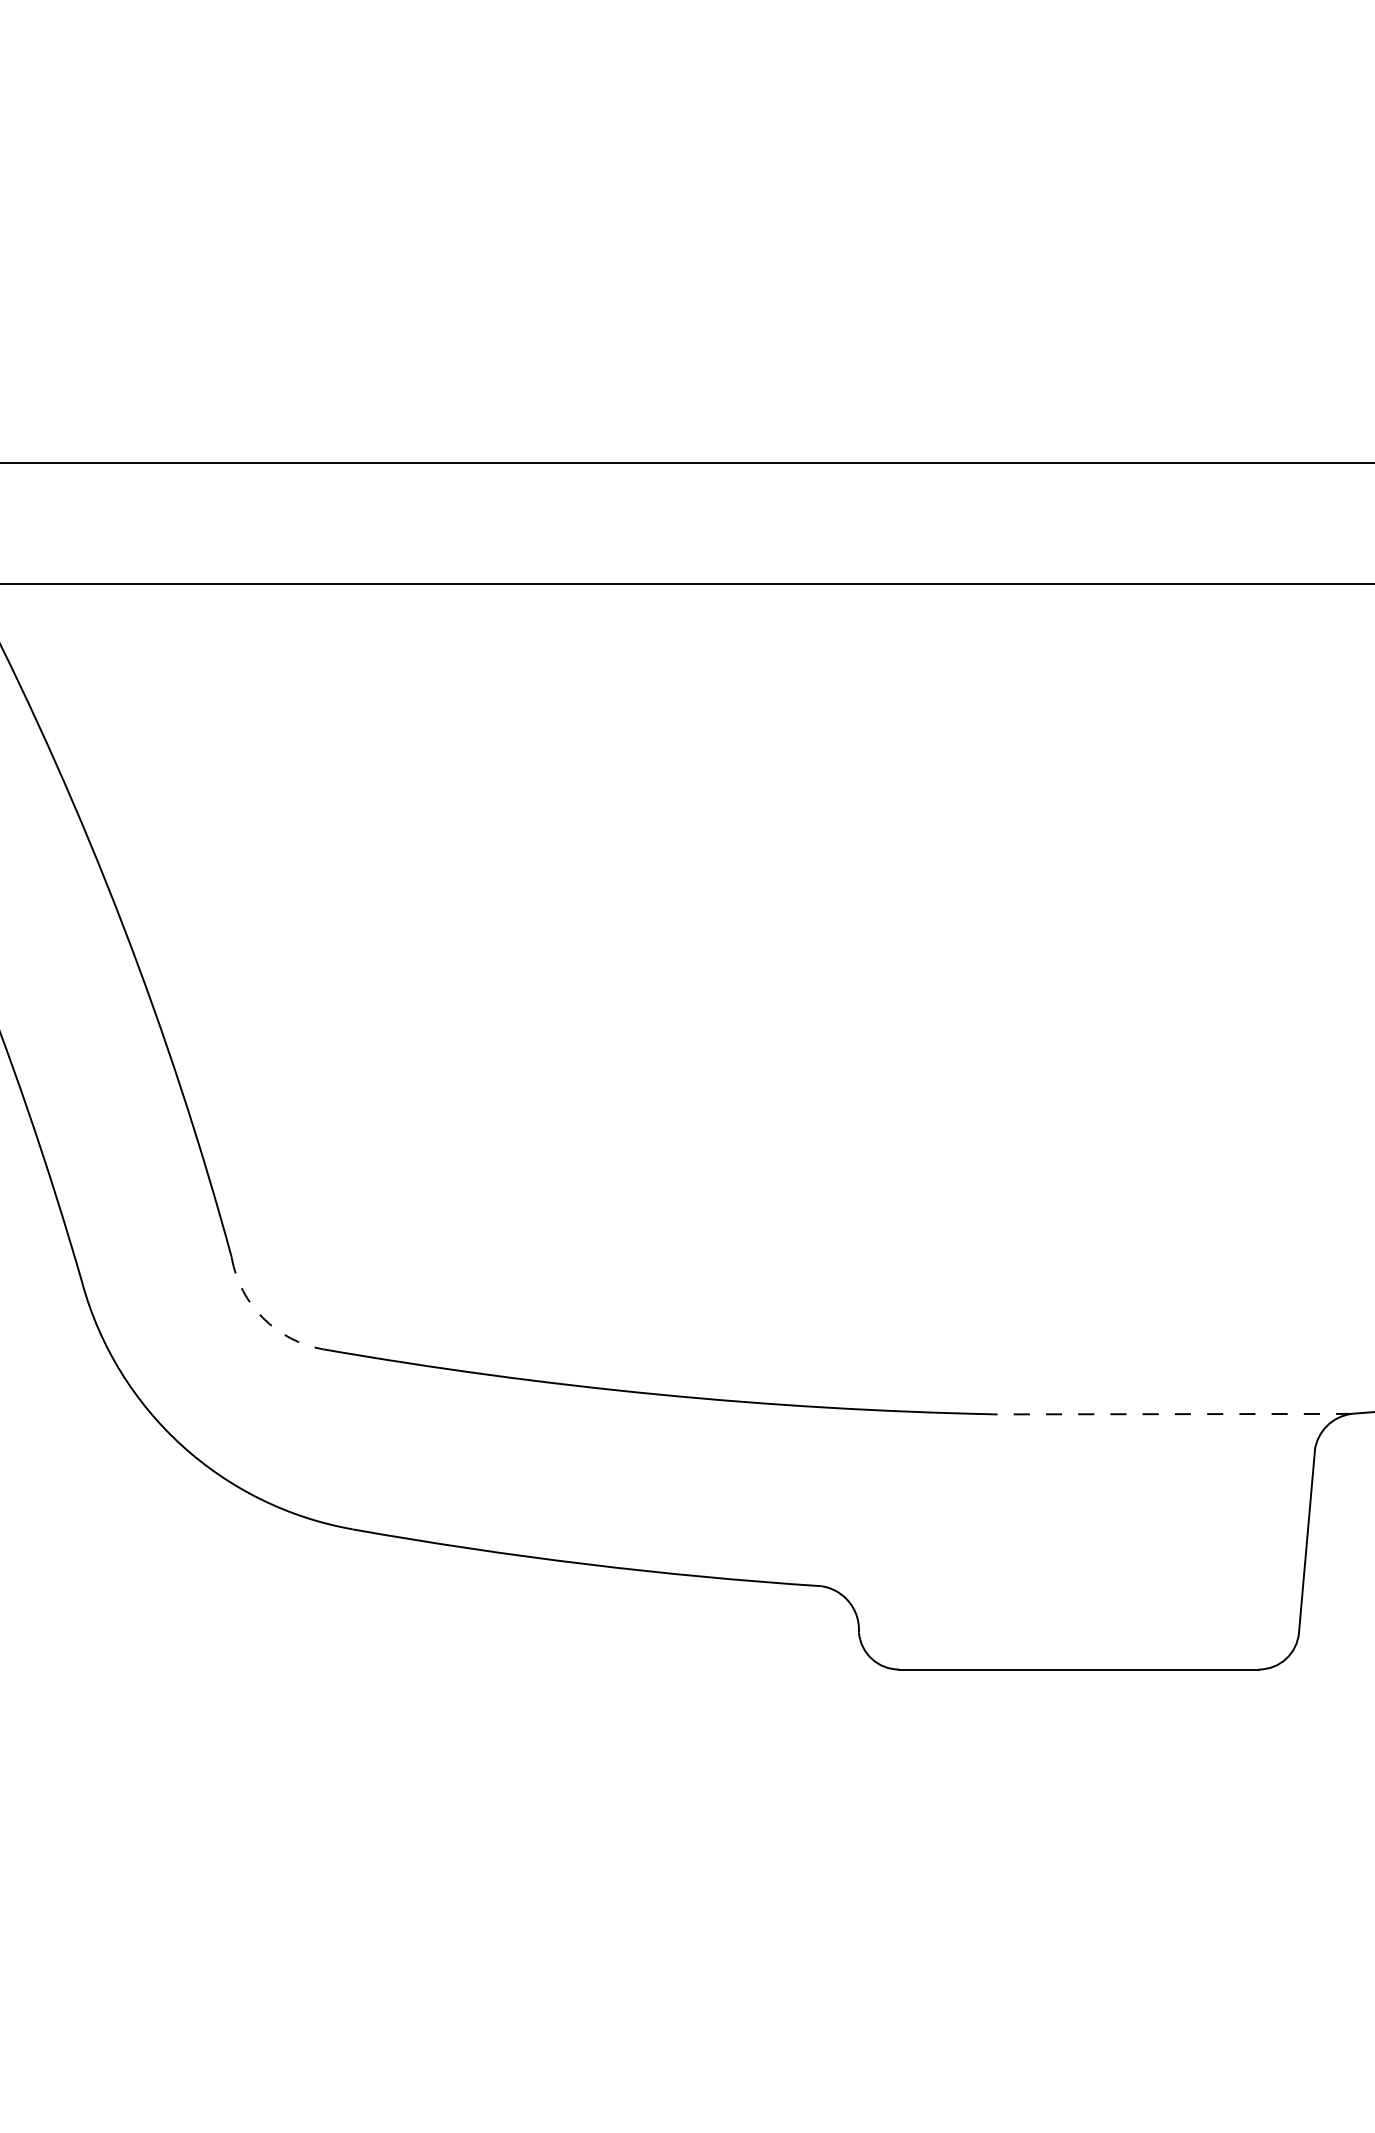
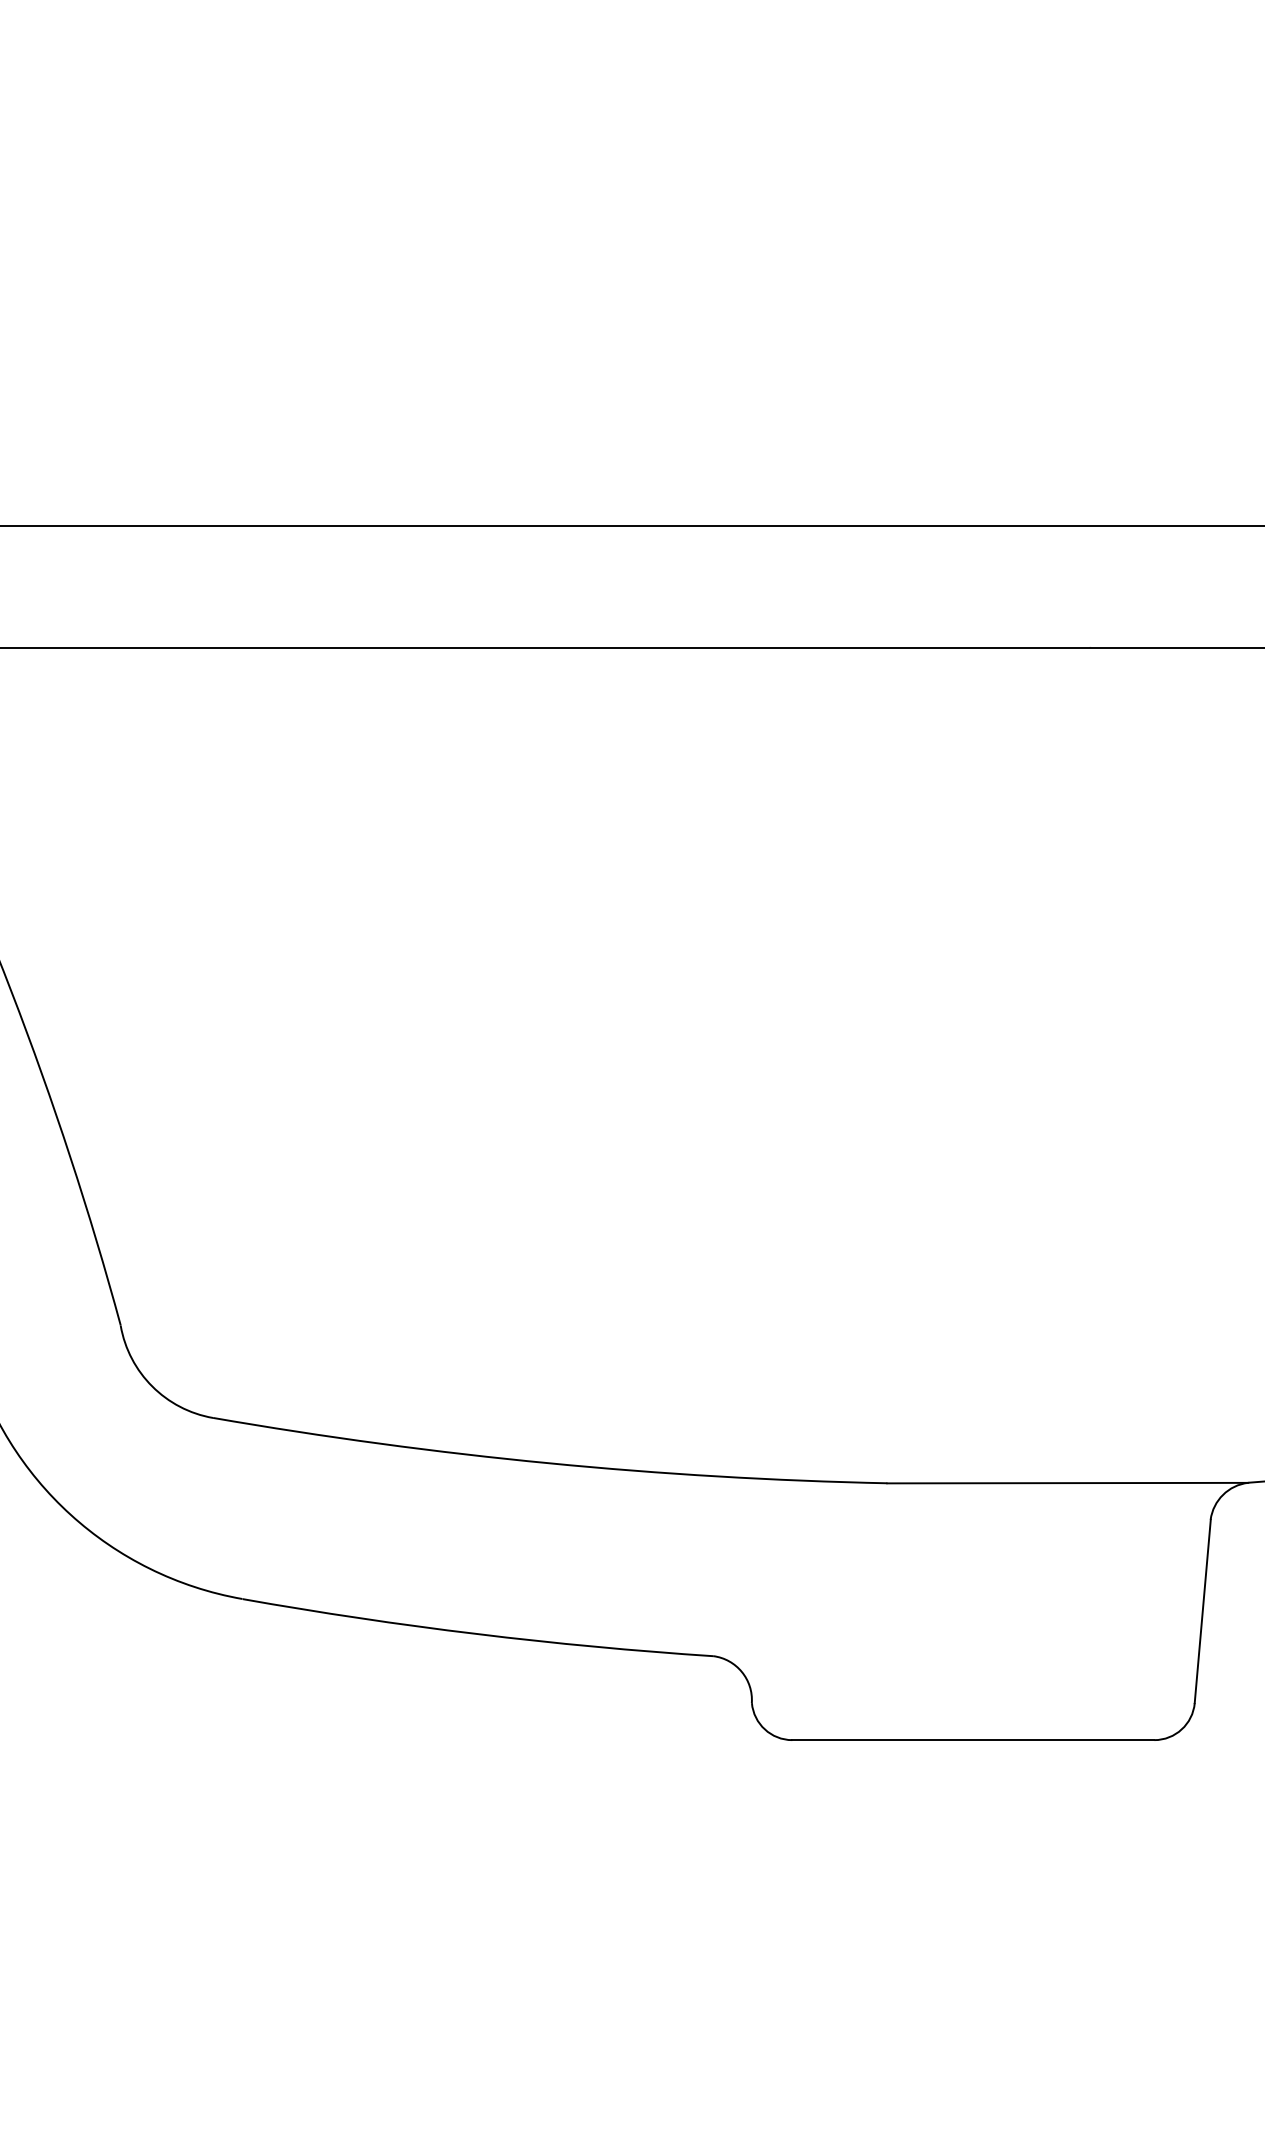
arc: (263, 1318) -> (152, 1386), dashed -> solid
line: (1172, 1414) -> (1067, 1483), dashed -> solid

